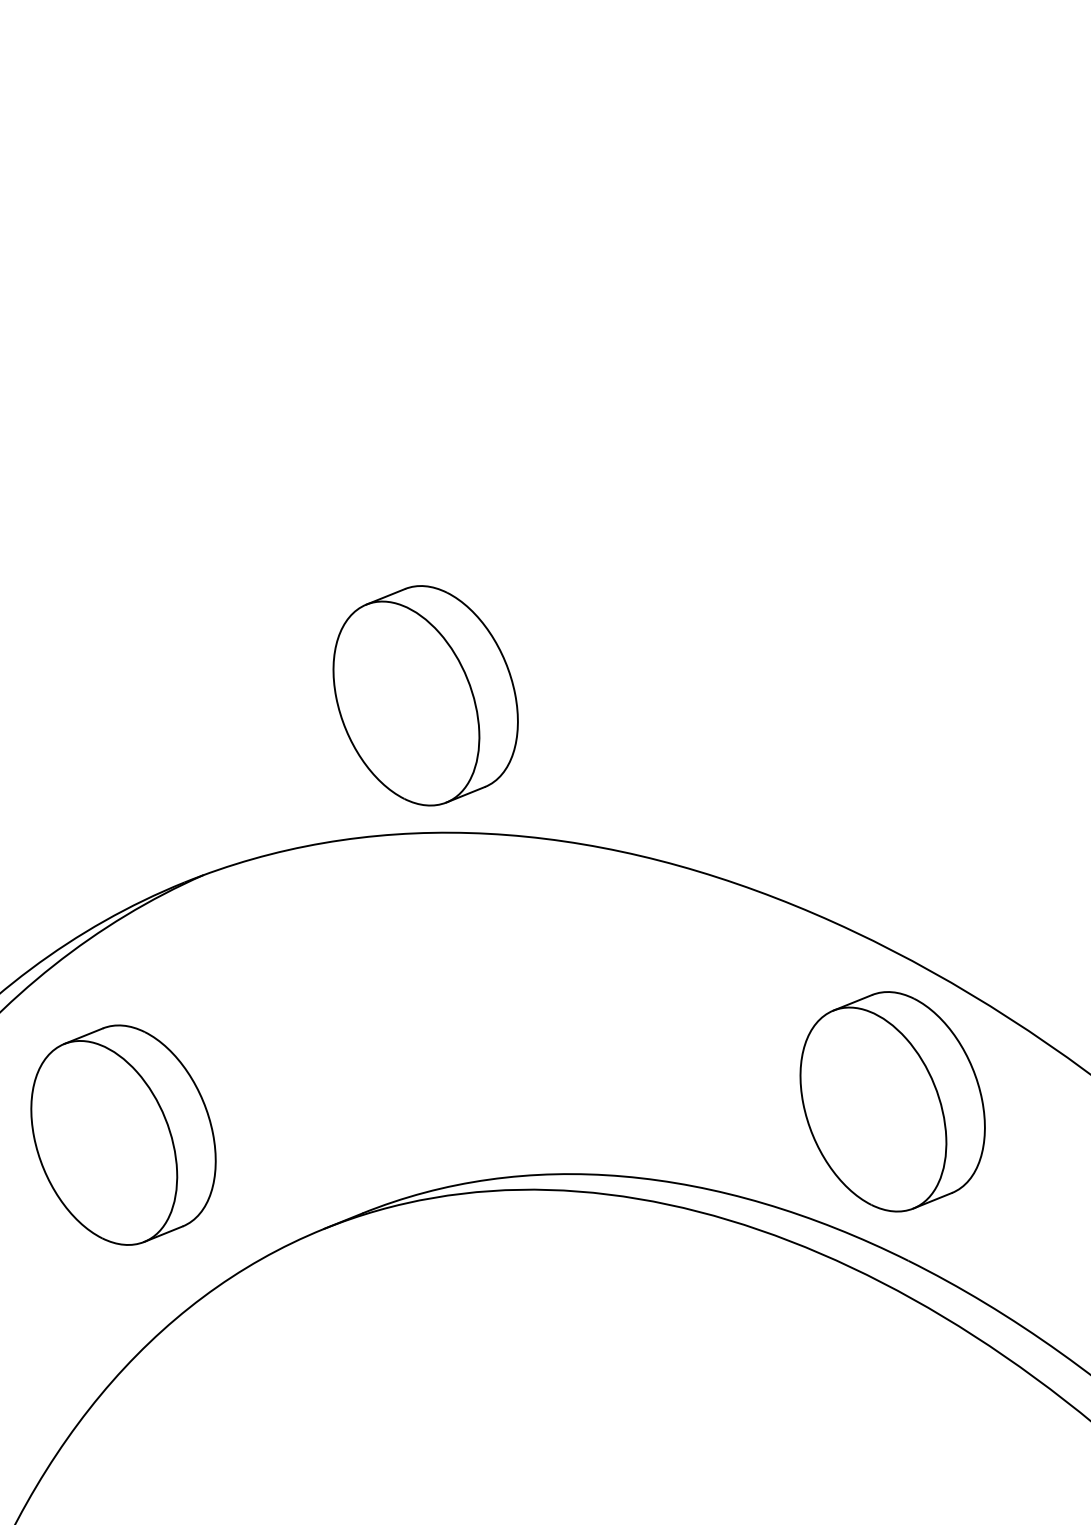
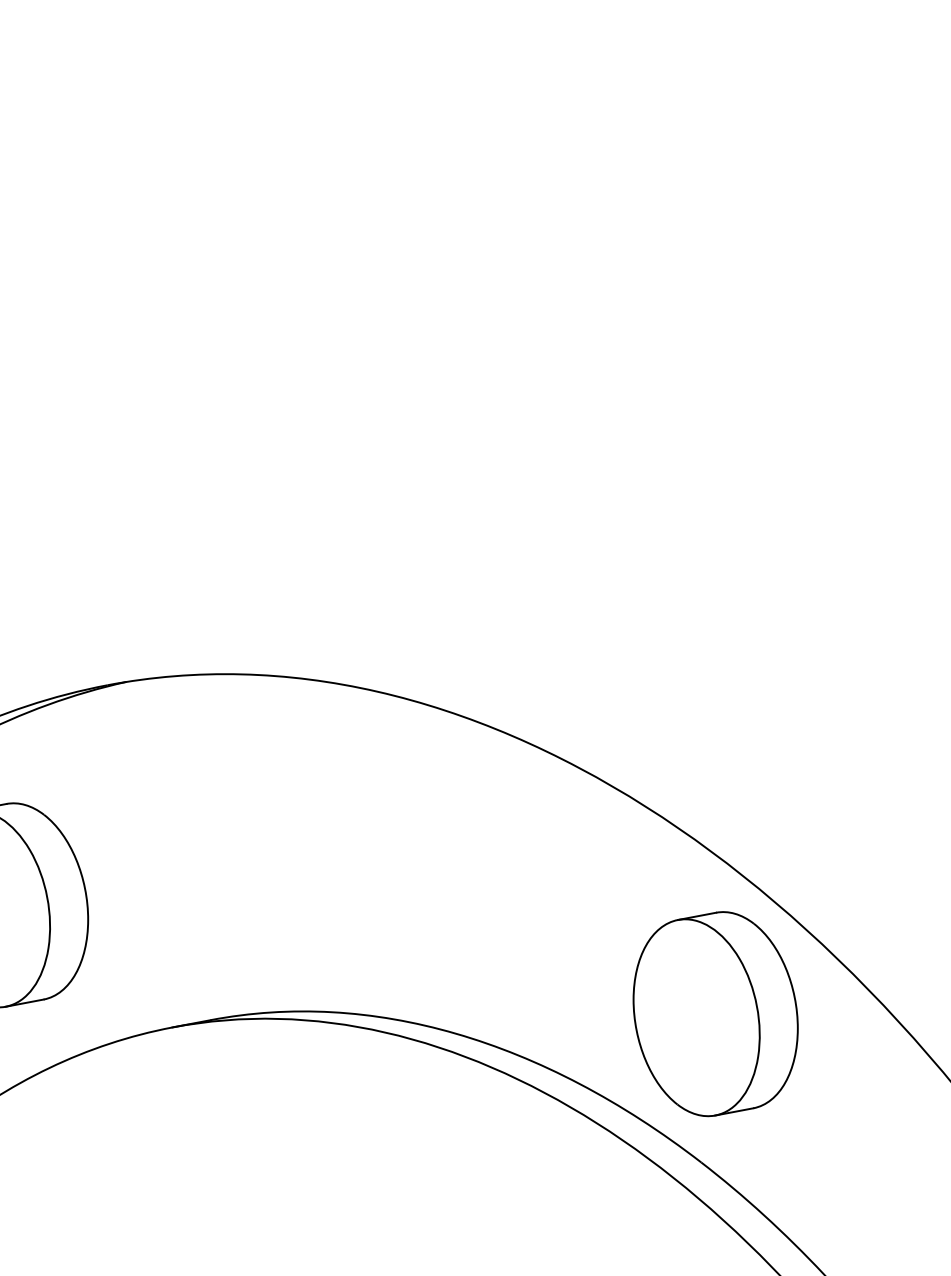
part: (425, 695) -> (361, 557), removed

